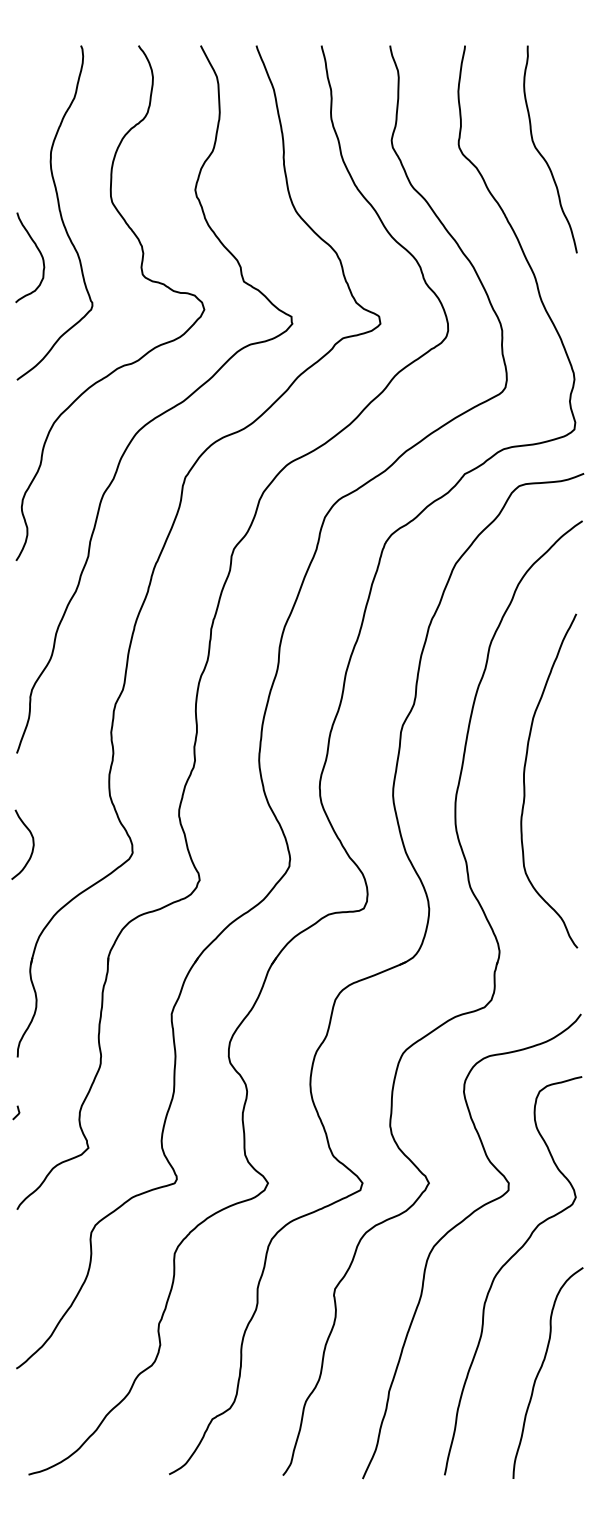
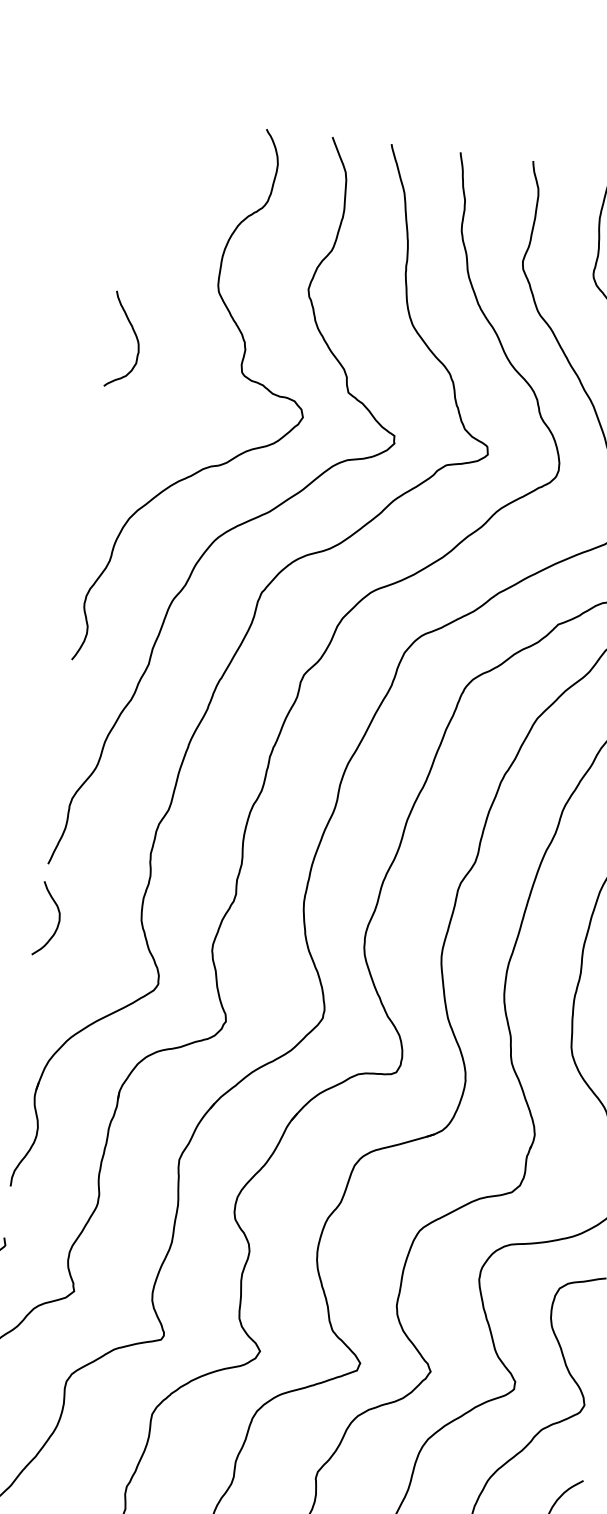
curve: (58, 210) -> (160, 293), removed
curve: (32, 844) -> (58, 920), moved

